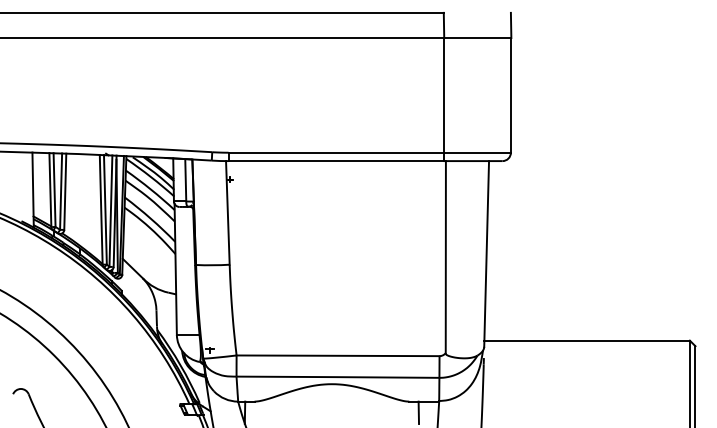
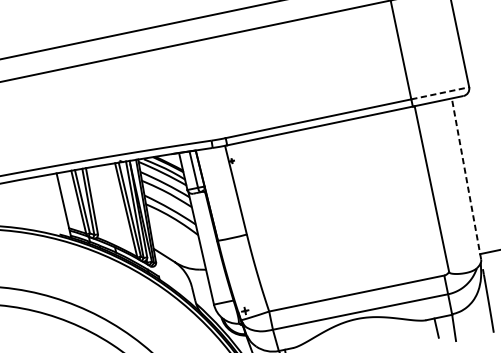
line: (477, 152) -> (440, 93), solid -> dashed
line: (486, 253) -> (466, 178), solid -> dashed

